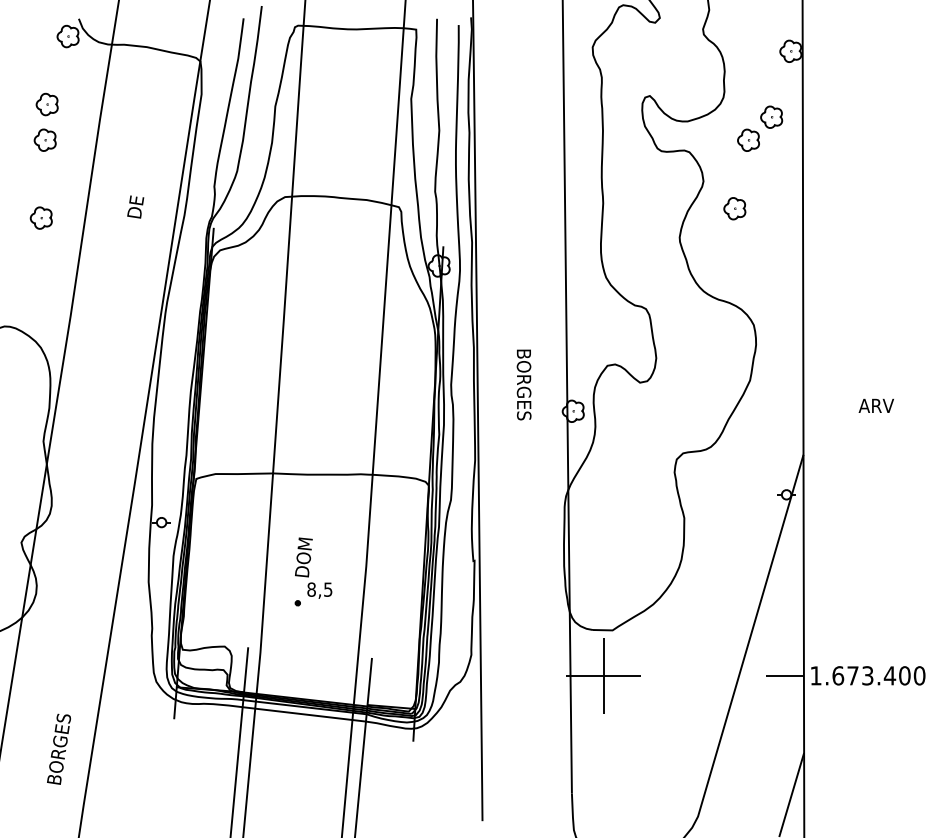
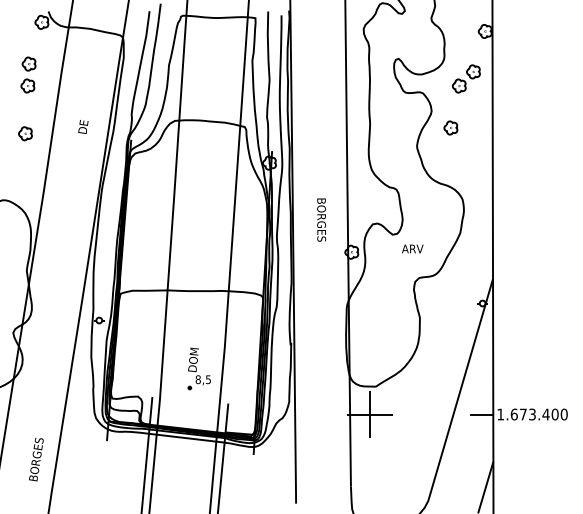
text: (523, 383) -> (321, 219), moved
text: (876, 405) -> (412, 248), moved
part: (311, 571) -> (198, 368), moved

